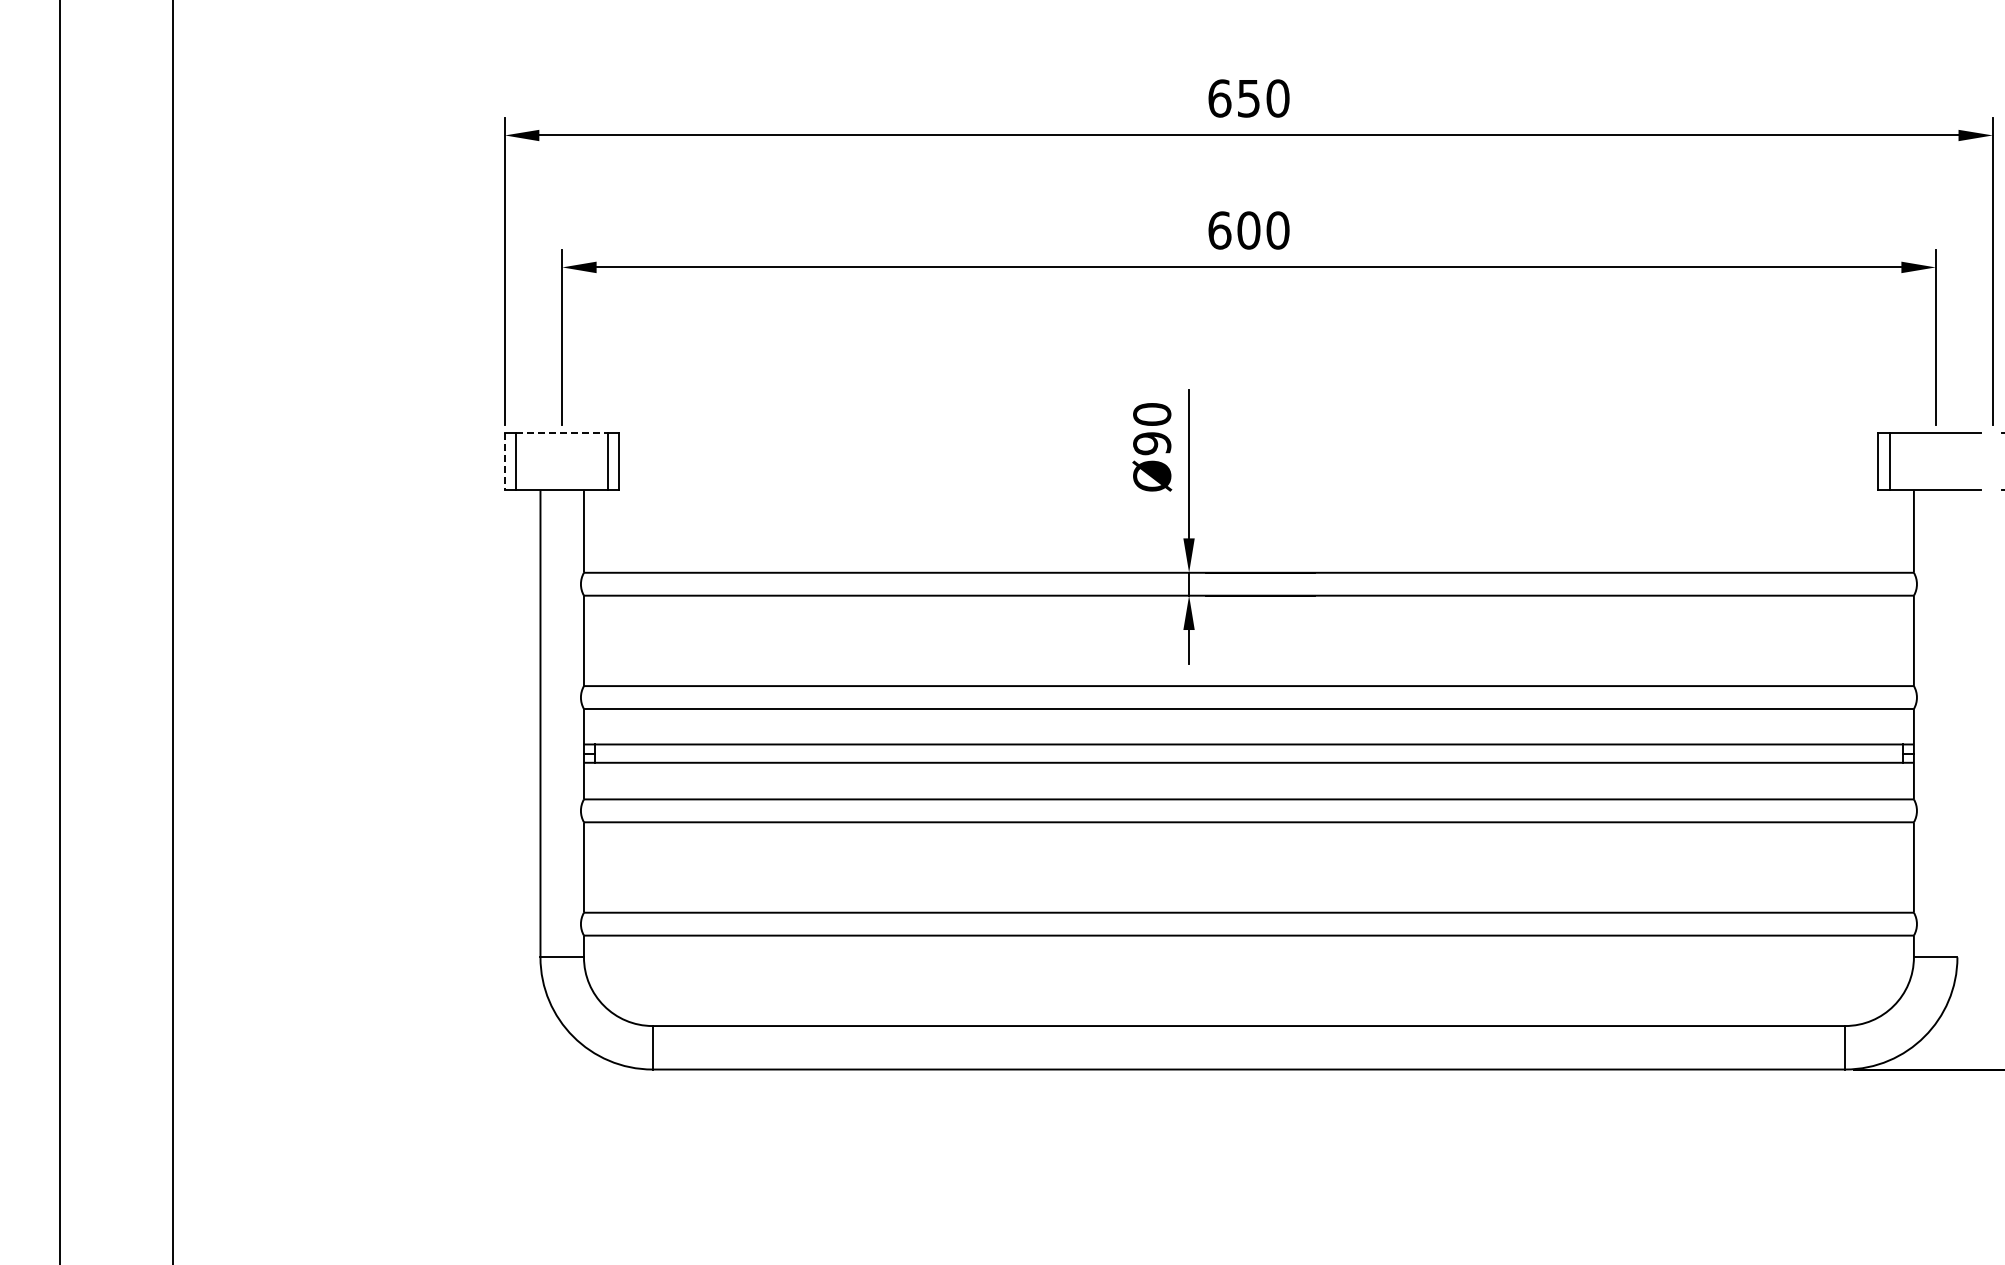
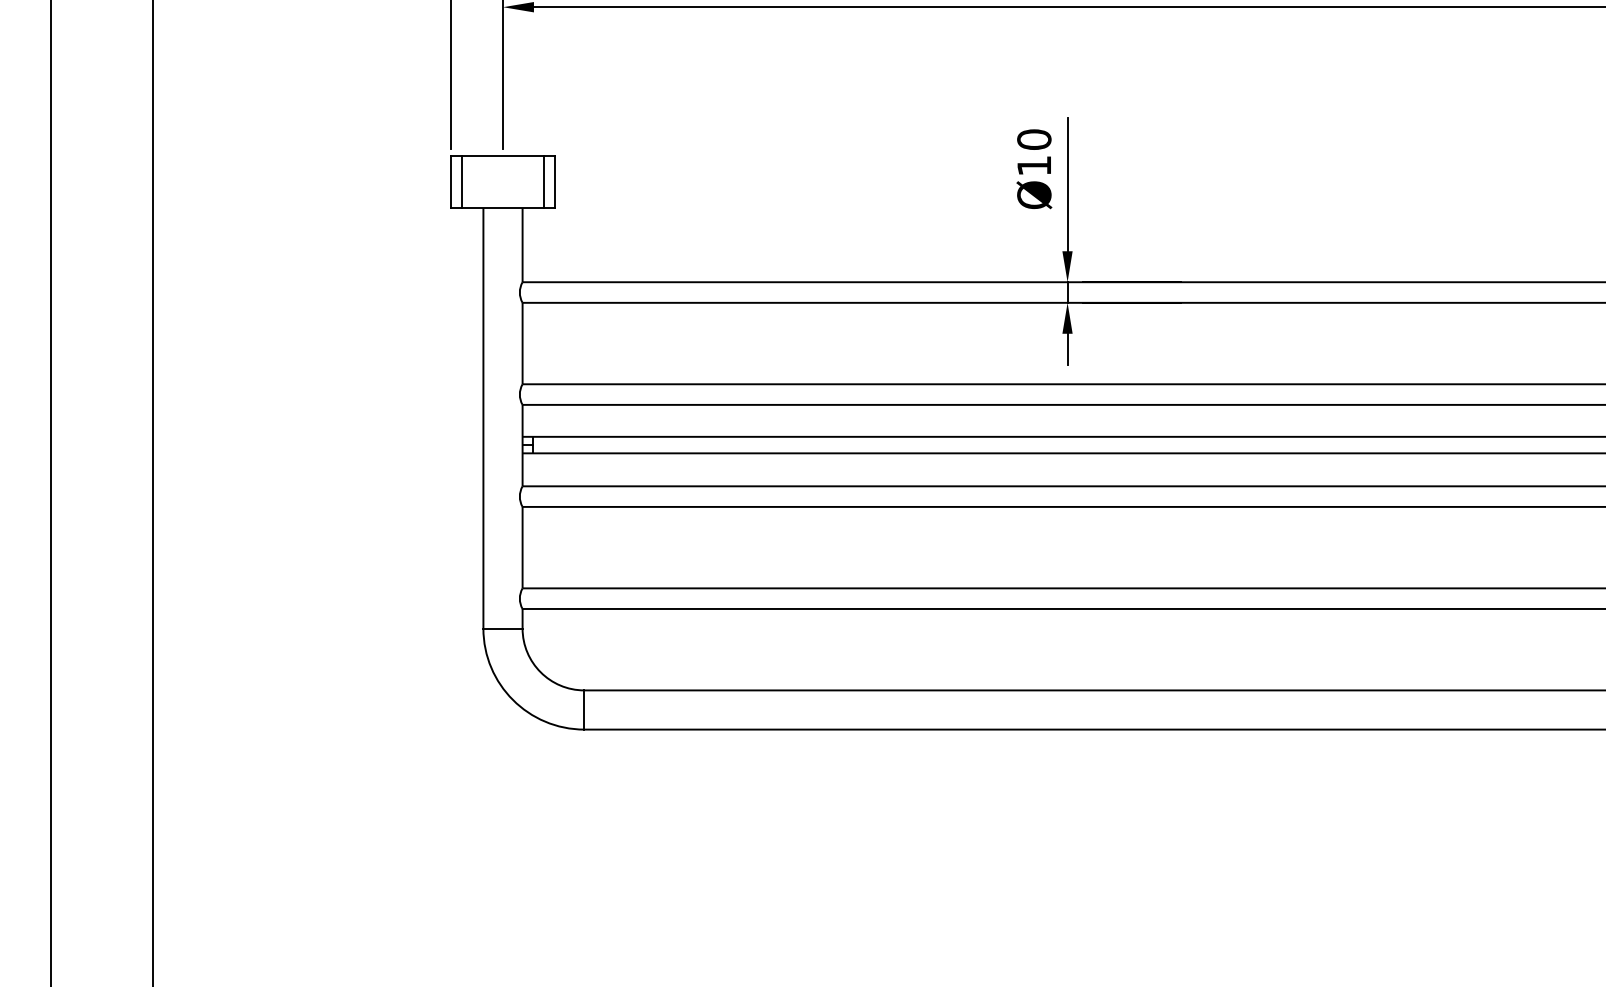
line: (562, 433) -> (503, 156), dashed -> solid
text: (1152, 443) -> (1034, 165), Ø90 -> Ø10
line: (505, 461) -> (451, 182), dashed -> solid

